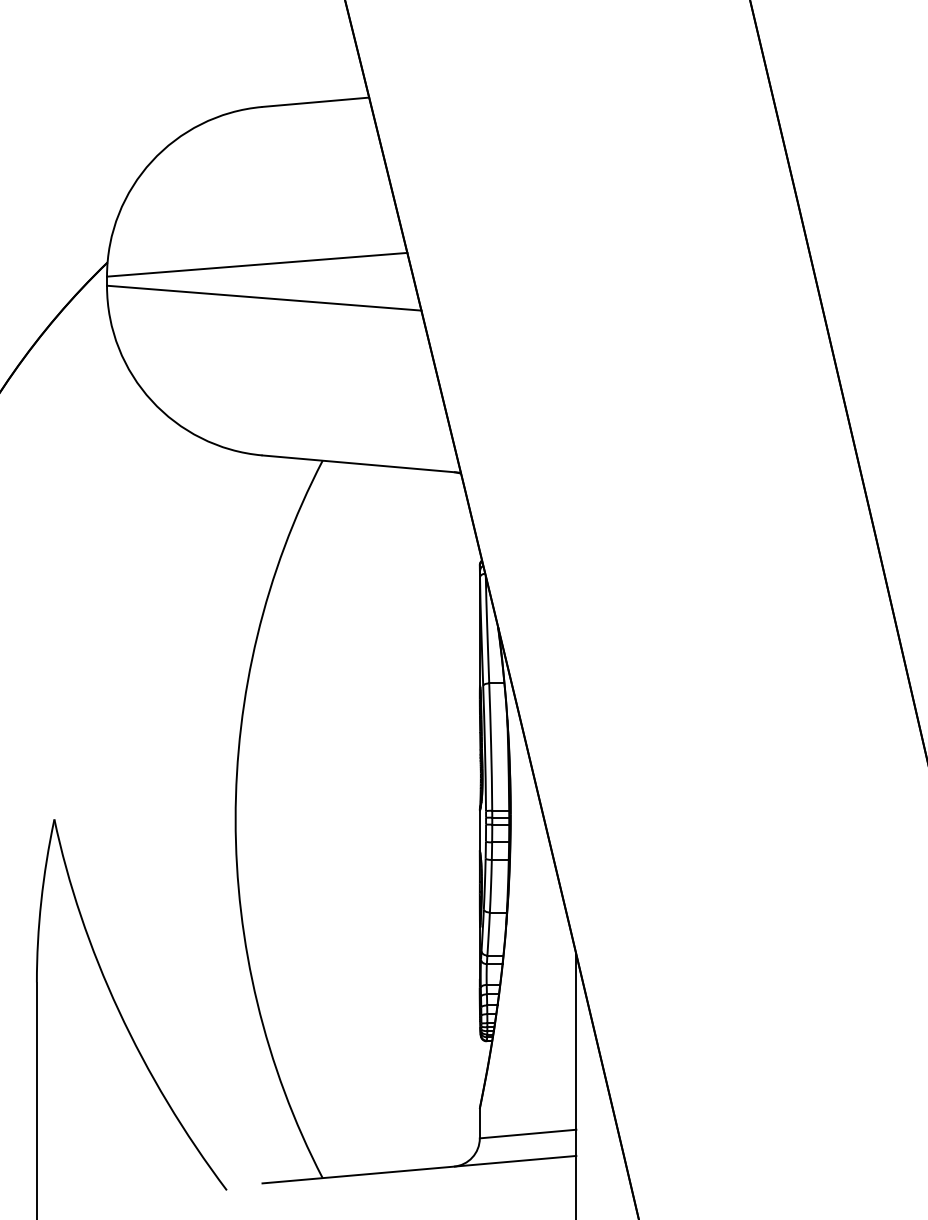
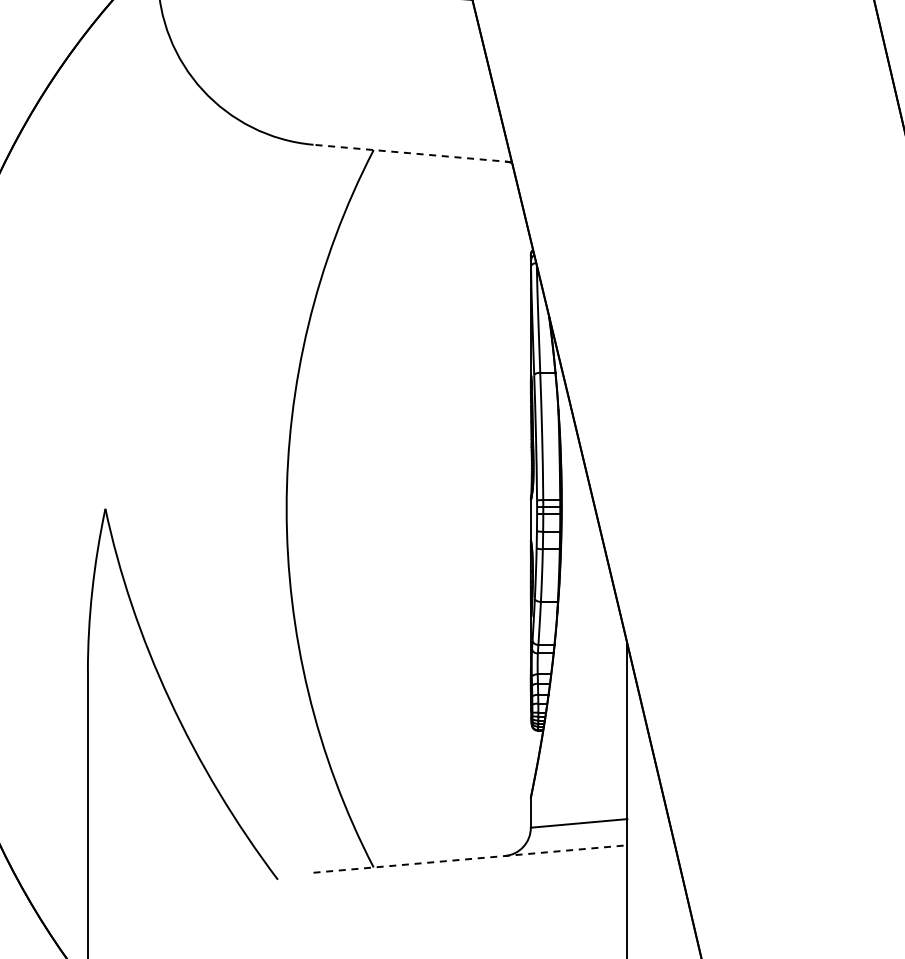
line: (361, 464) -> (412, 153), solid -> dashed
line: (419, 1169) -> (470, 858), solid -> dashed

